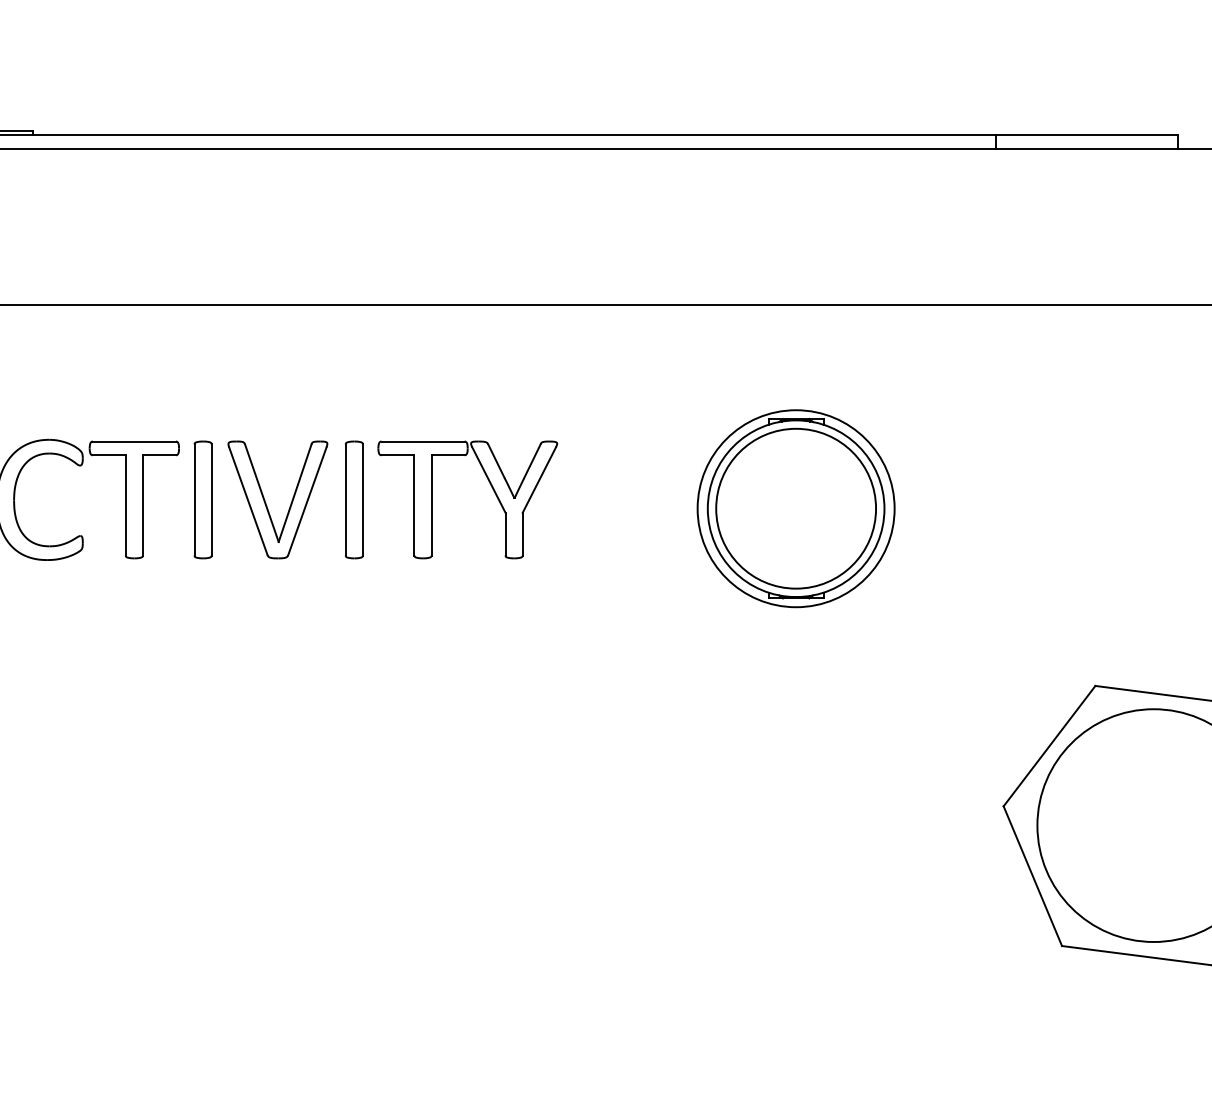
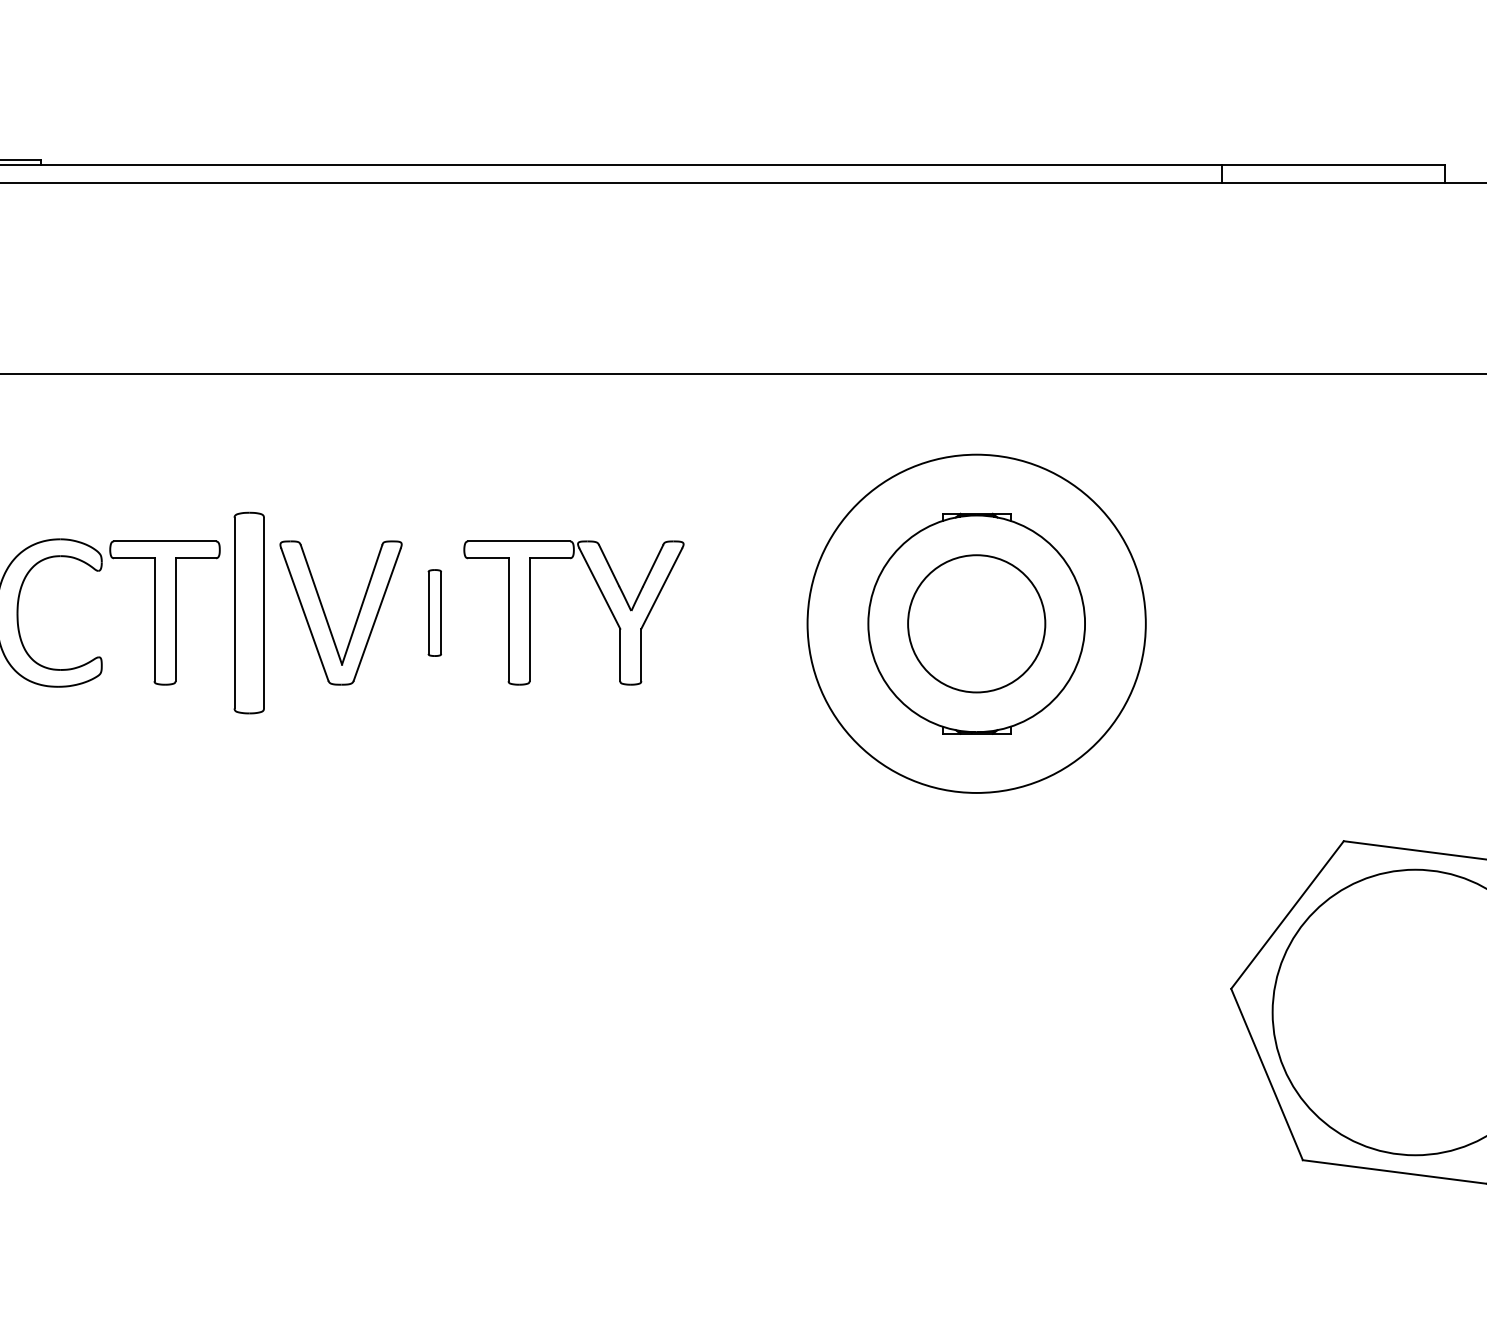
part: (203, 499) -> (249, 612), size x1.4
part: (354, 499) -> (434, 612), size x0.6
circle: (795, 508) -> (976, 623), size x0.7
circle: (795, 508) -> (976, 623), size x1.4

